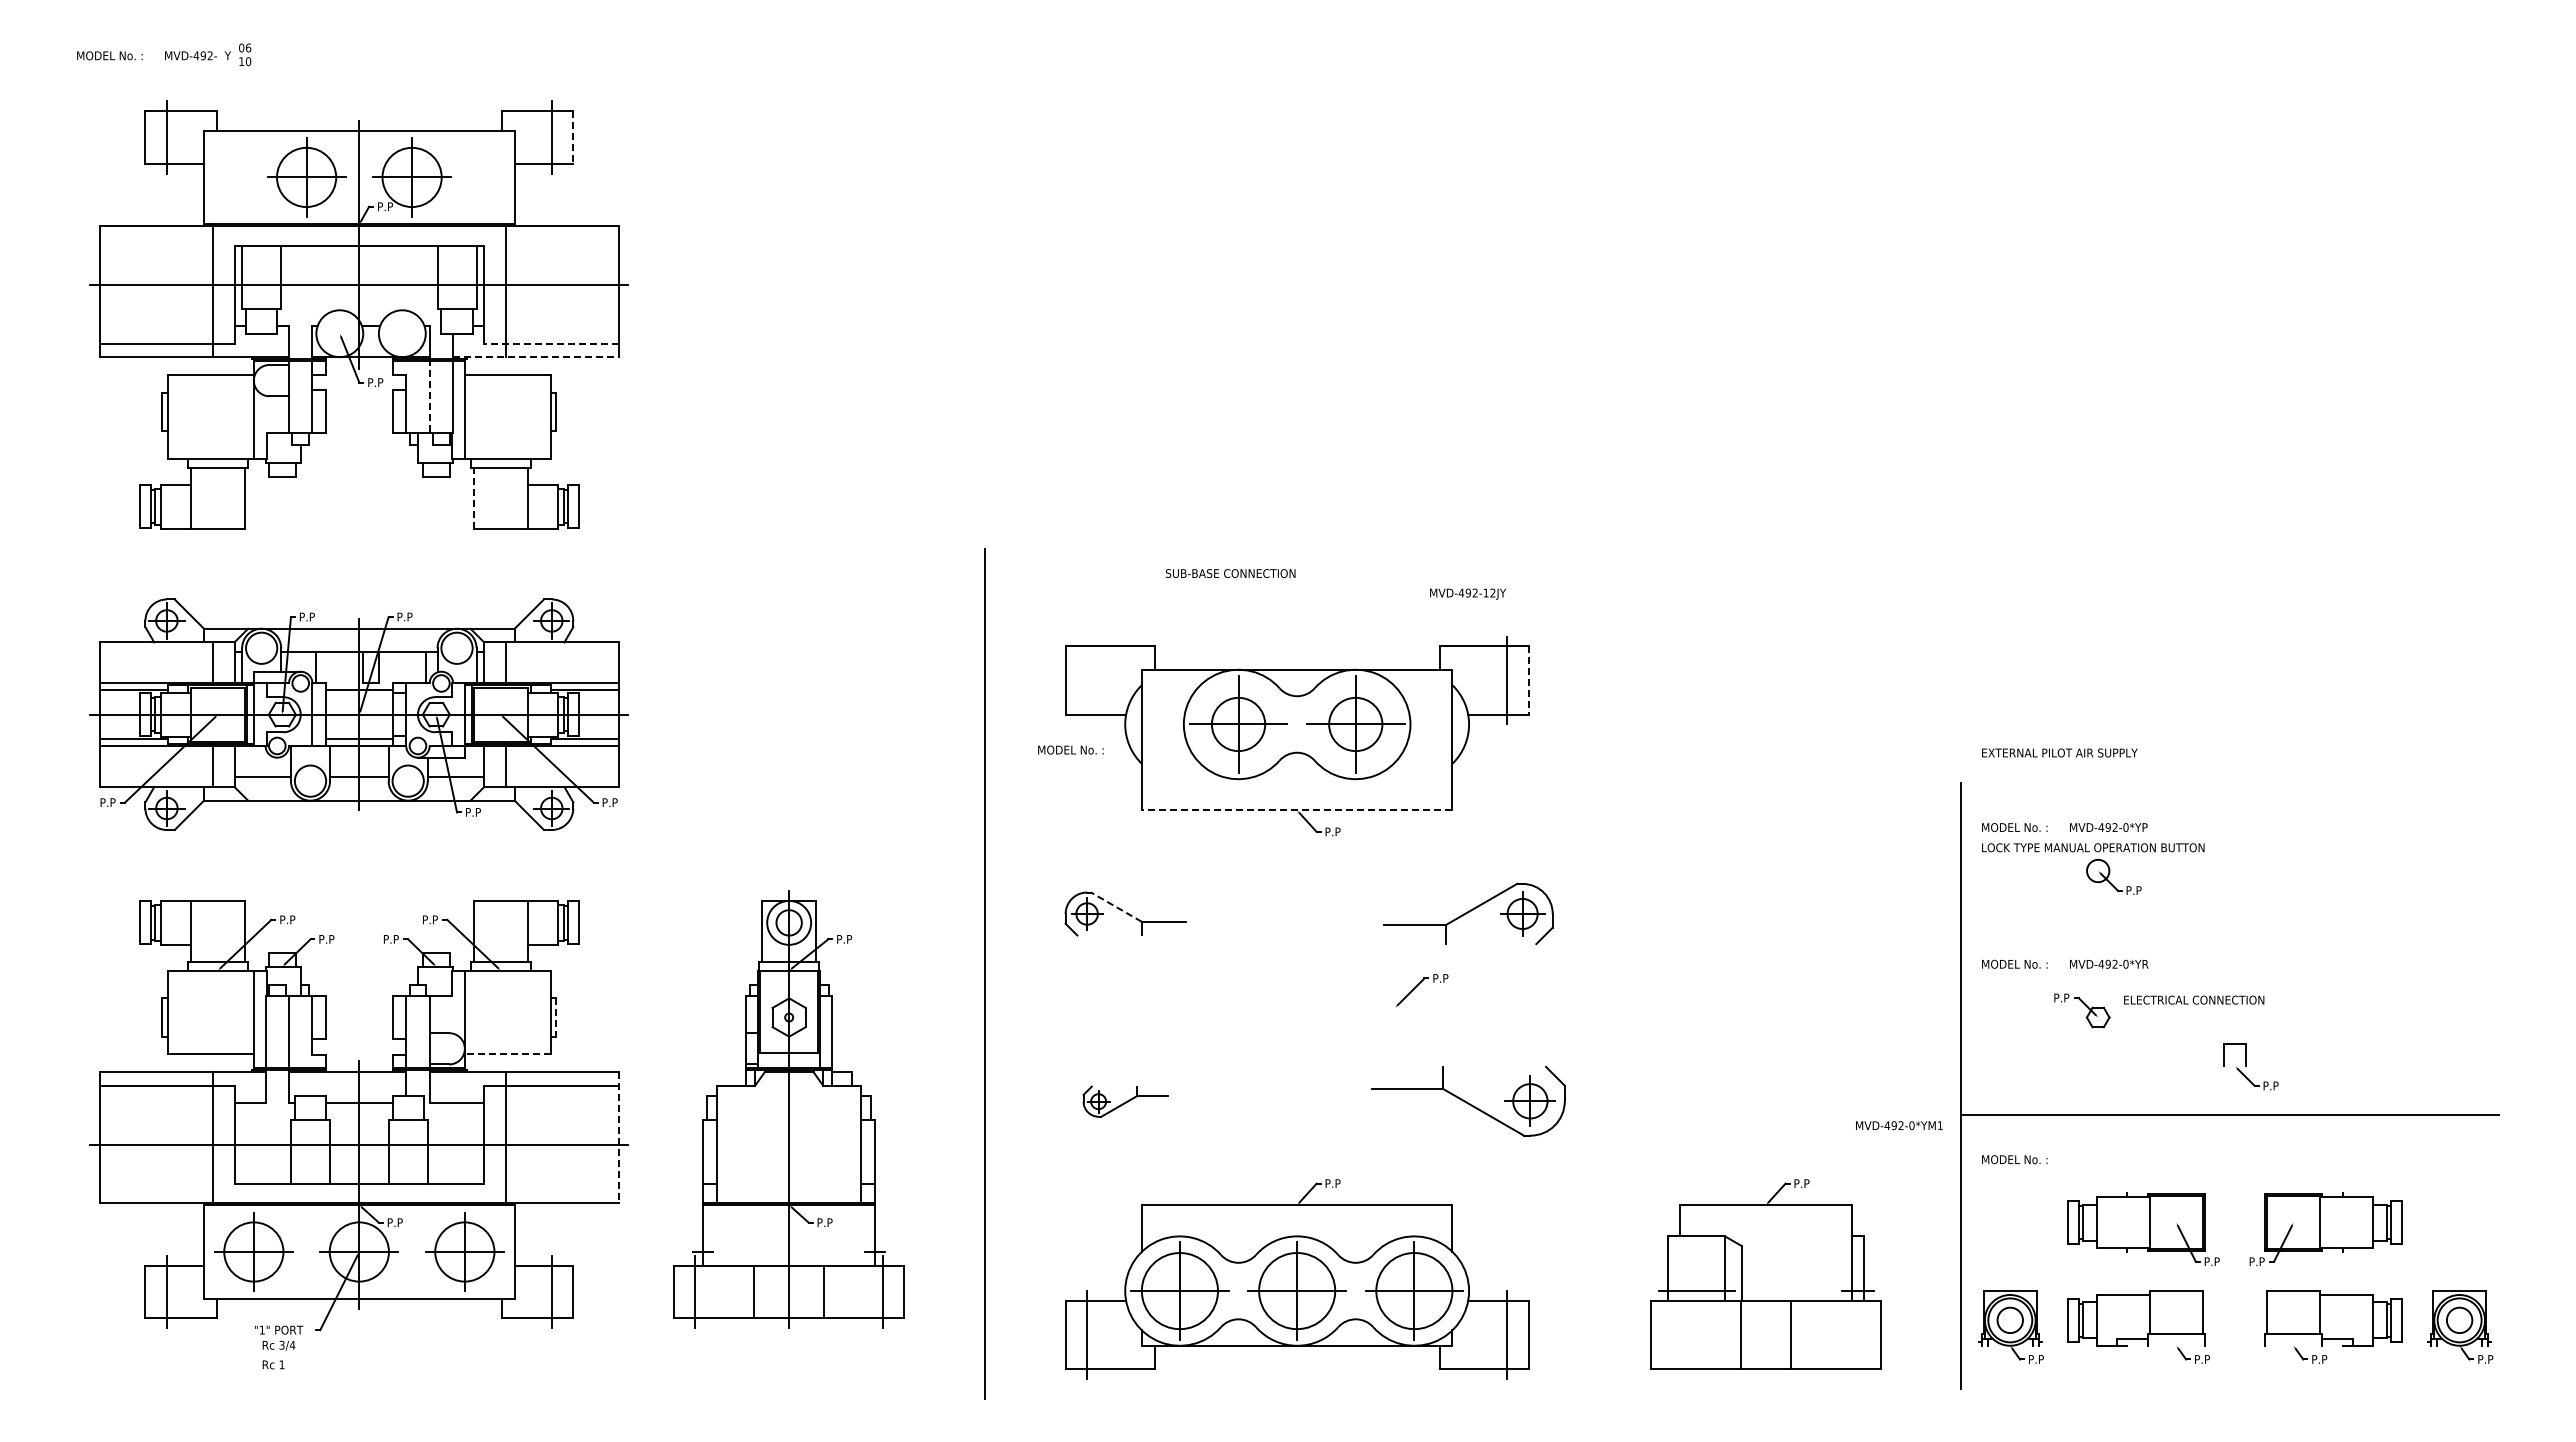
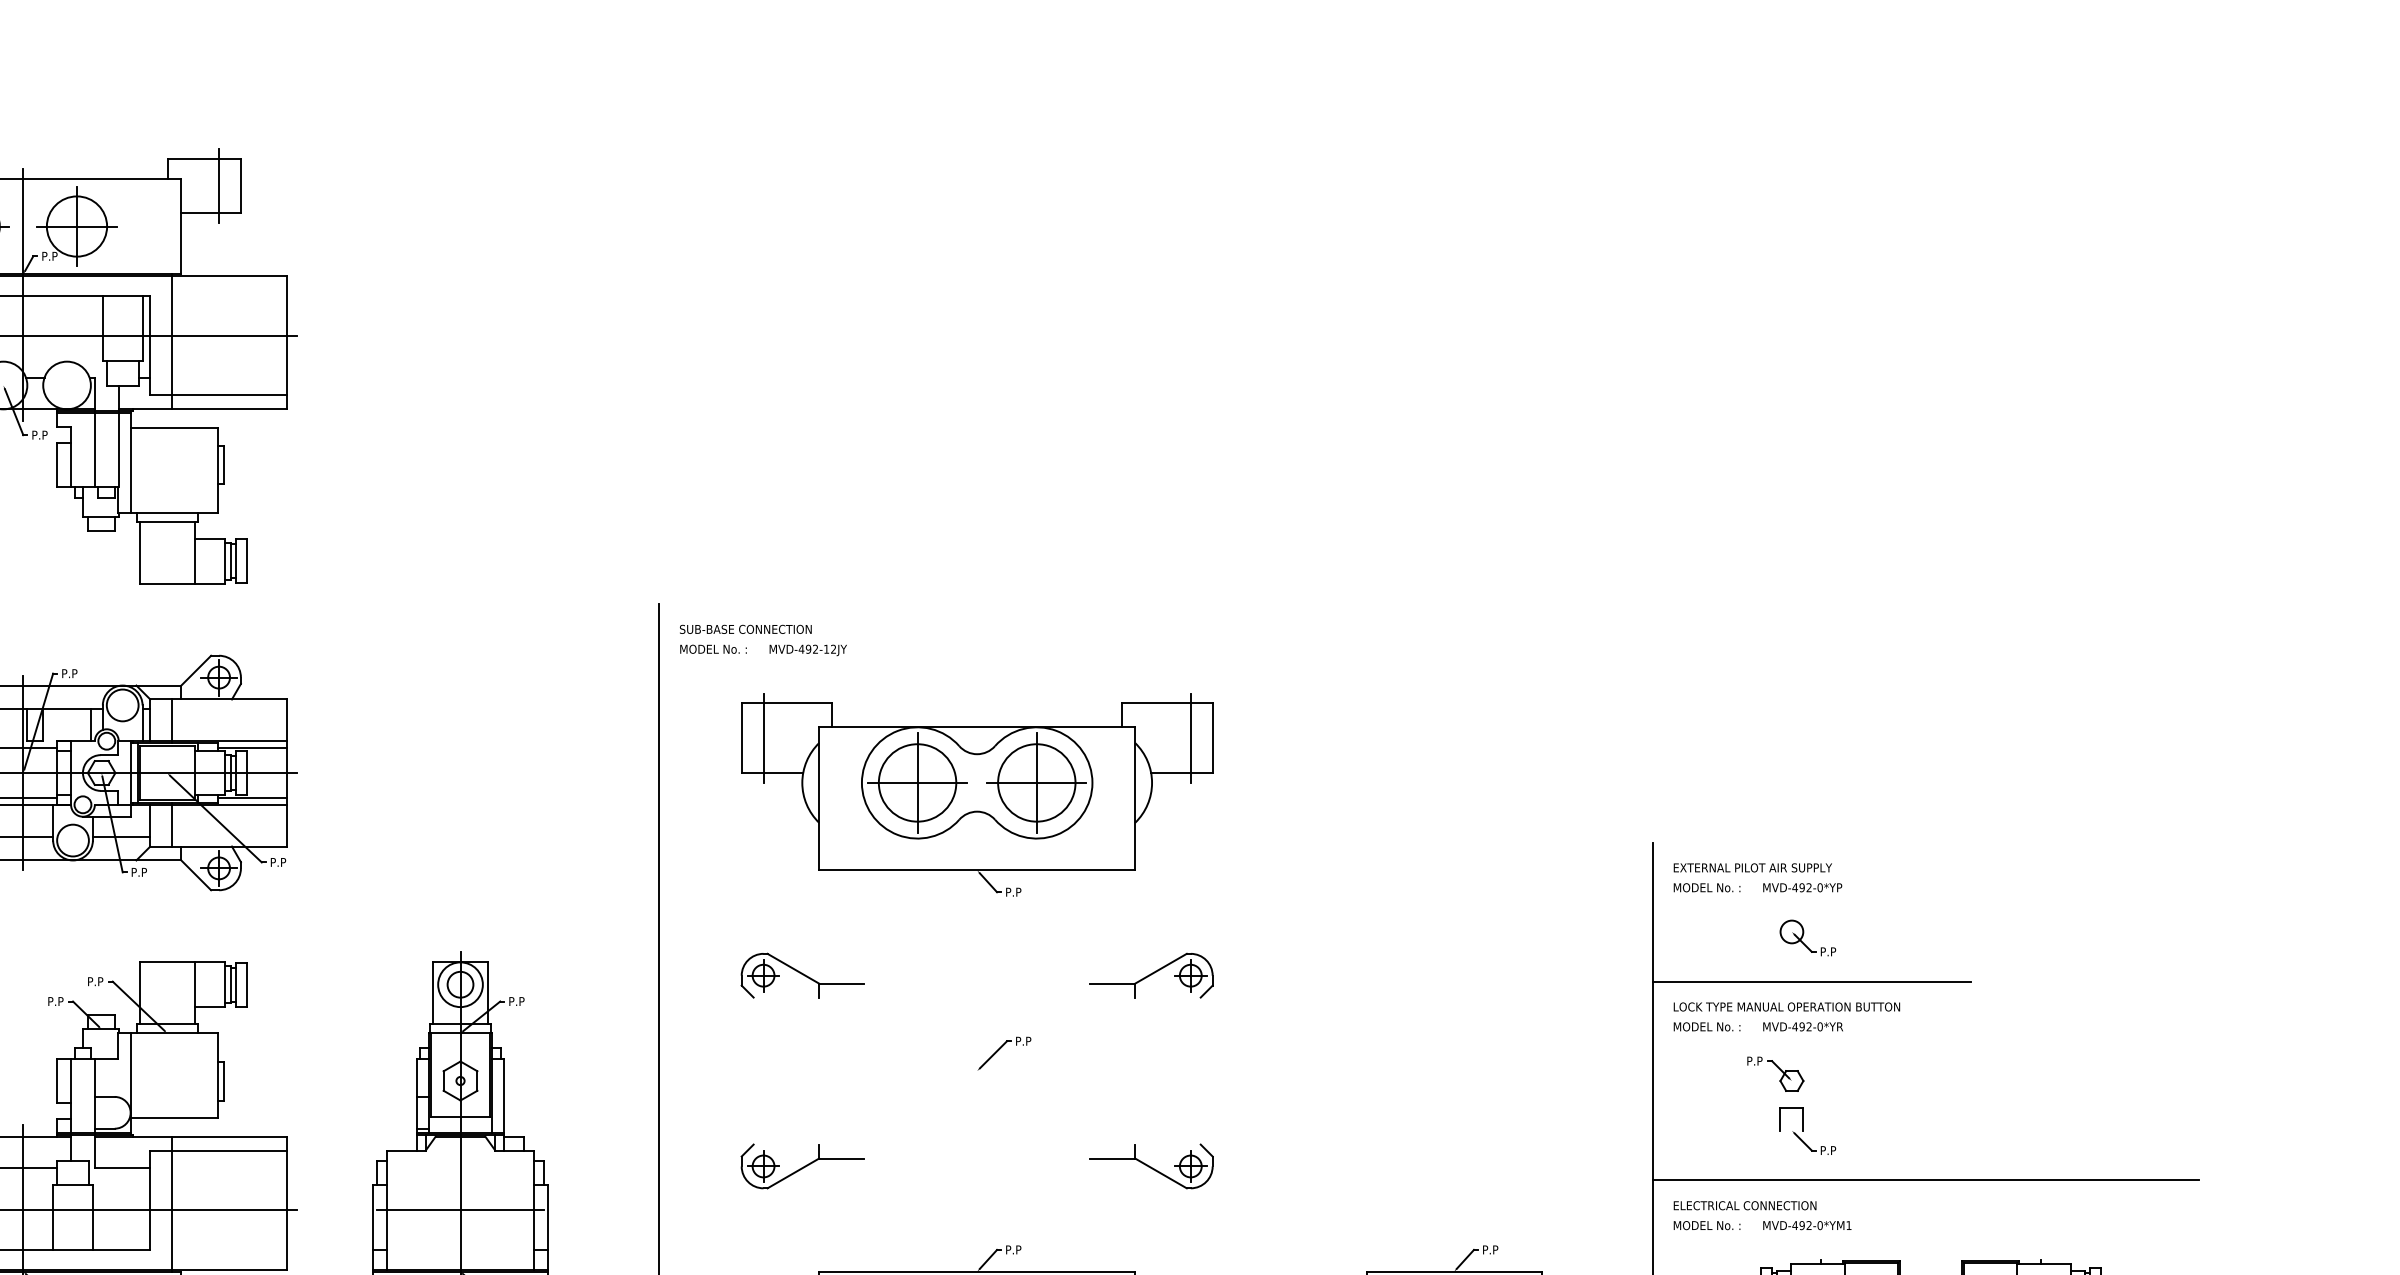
line: (573, 137) -> (241, 185), dashed -> solid
line: (550, 343) -> (217, 395), dashed -> solid
line: (535, 357) -> (202, 409), dashed -> solid
line: (429, 396) -> (94, 449), dashed -> solid
line: (473, 497) -> (139, 552), dashed -> solid
text: (1230, 573) -> (745, 629), moved
text: (1467, 593) -> (807, 649), moved
line: (1087, 680) -> (763, 738), added
line: (1528, 681) -> (1212, 739), dashed -> solid
circle: (1238, 724) -> (917, 782), size x1.43
circle: (1355, 724) -> (1036, 782), size x1.43
text: (1070, 749) -> (713, 648), moved
text: (2059, 752) -> (1752, 867), moved
line: (1296, 810) -> (976, 870), dashed -> solid
text: (2093, 847) -> (1787, 1006), moved
line: (1116, 906) -> (793, 968), dashed -> solid
part: (1468, 913) -> (1151, 975), size x0.71
line: (2117, 919) -> (1811, 981), added
part: (1421, 990) -> (1003, 1053), moved
text: (2194, 999) -> (1745, 1205), moved
line: (556, 1018) -> (223, 1081), dashed -> solid
line: (507, 1054) -> (174, 1118), dashed -> solid
part: (2250, 1066) -> (1807, 1130), moved
part: (1125, 1101) -> (802, 1166), size x1.43
part: (1468, 1101) -> (1151, 1166), size x0.62
text: (1899, 1125) -> (1807, 1225), moved
line: (618, 1138) -> (286, 1204), dashed -> solid
line: (789, 1144) -> (460, 1210), added

